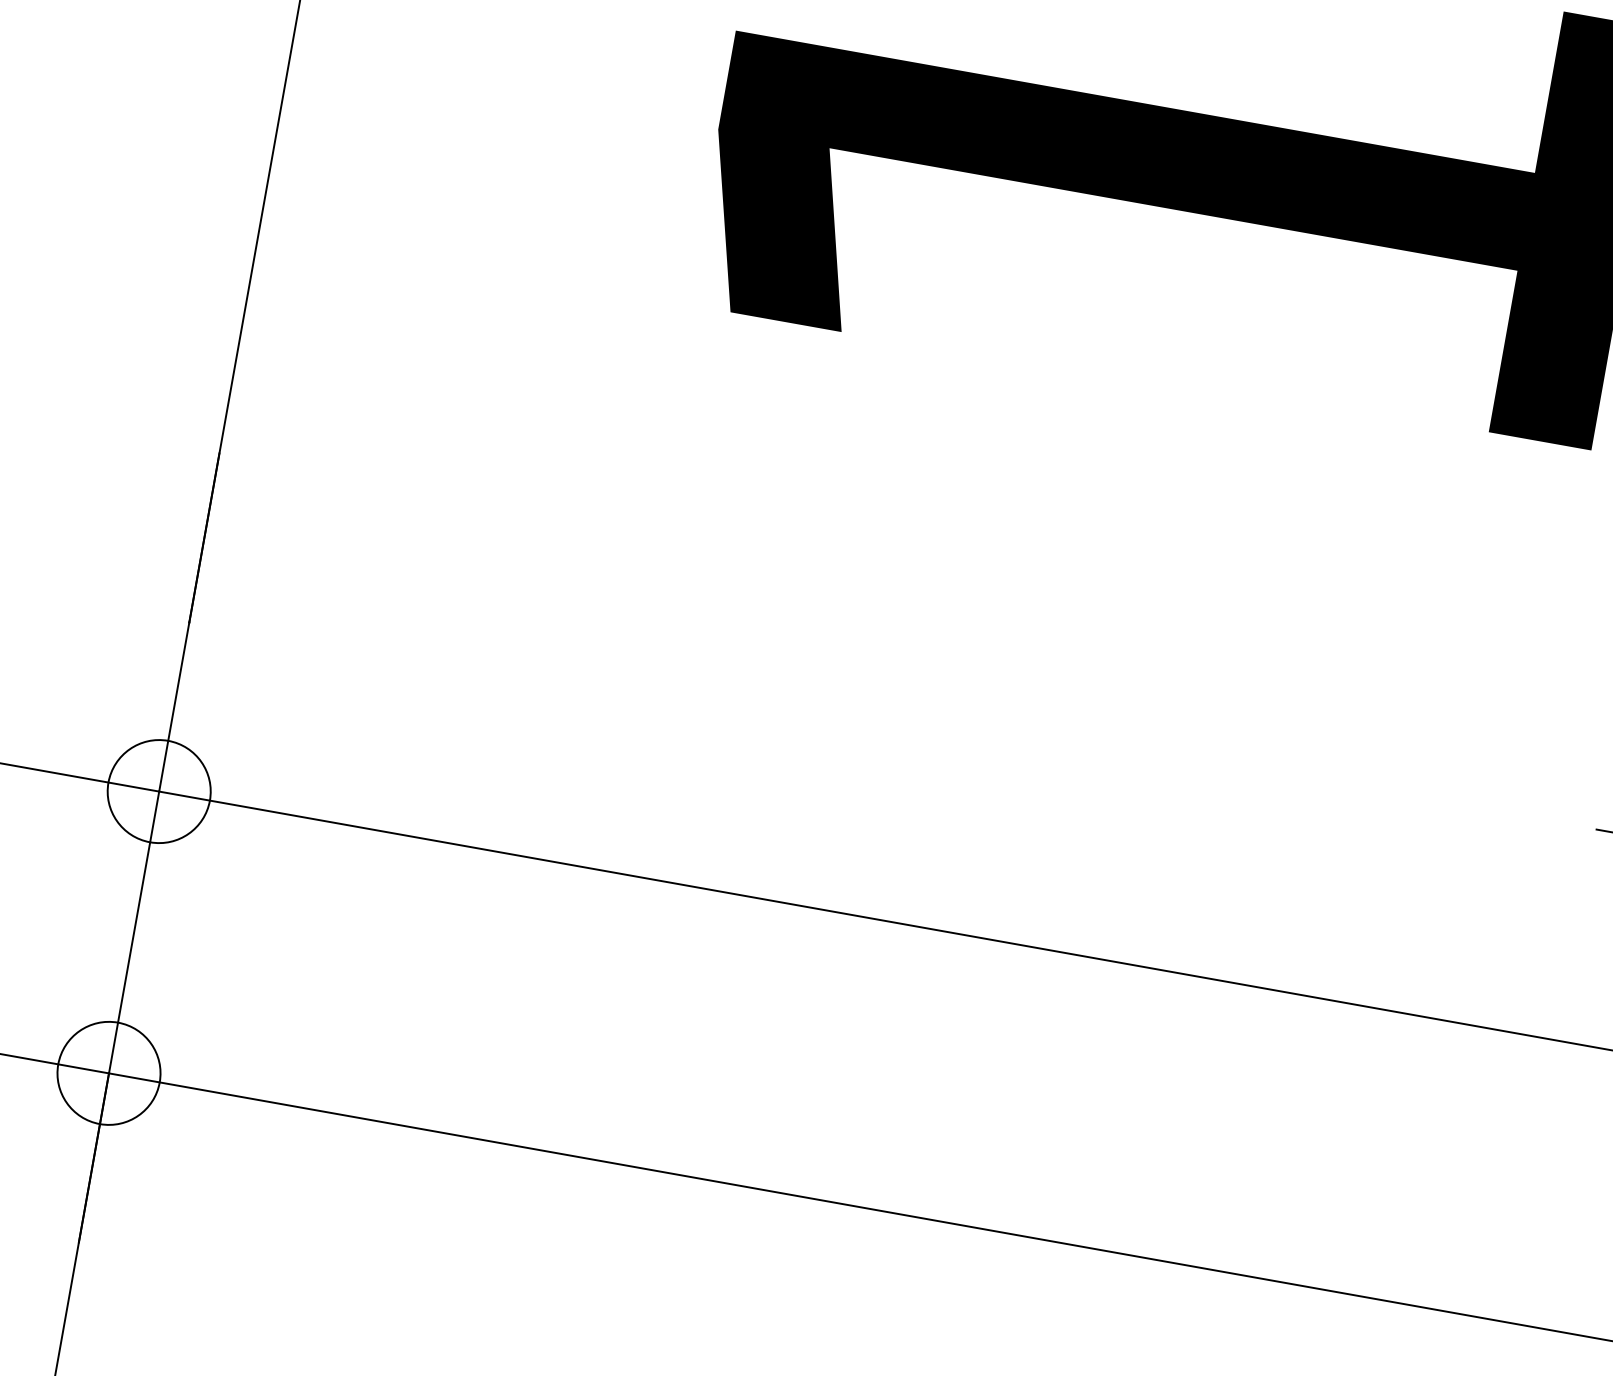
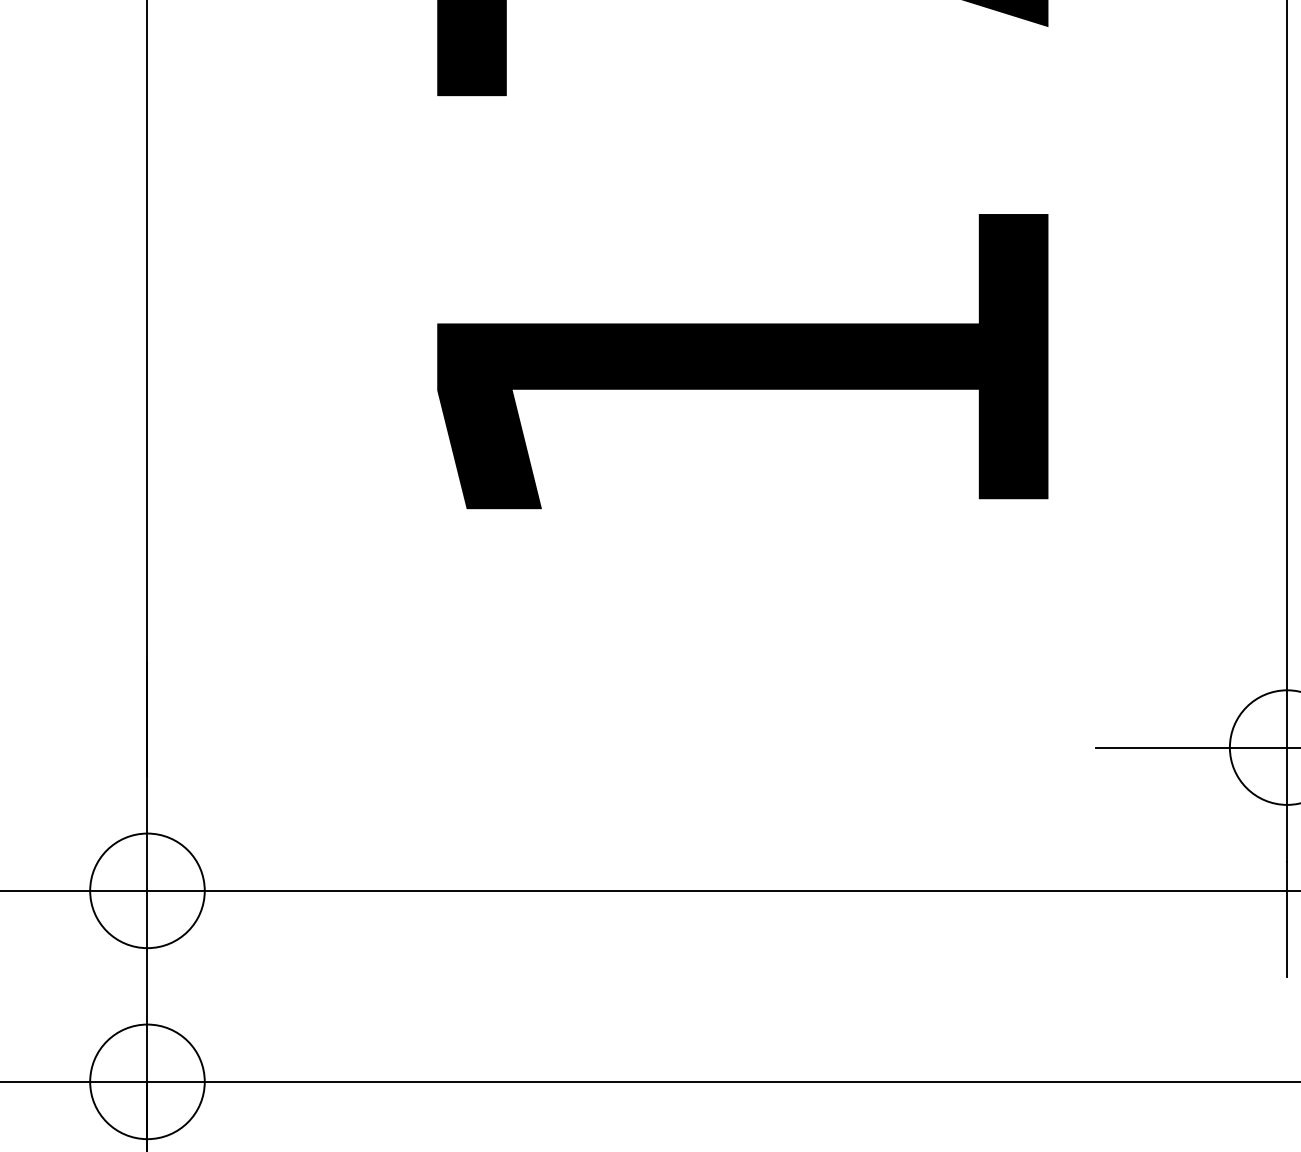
circle: (159, 791) -> (147, 890), size x1.67
circle: (109, 1072) -> (147, 1081), size x1.67

